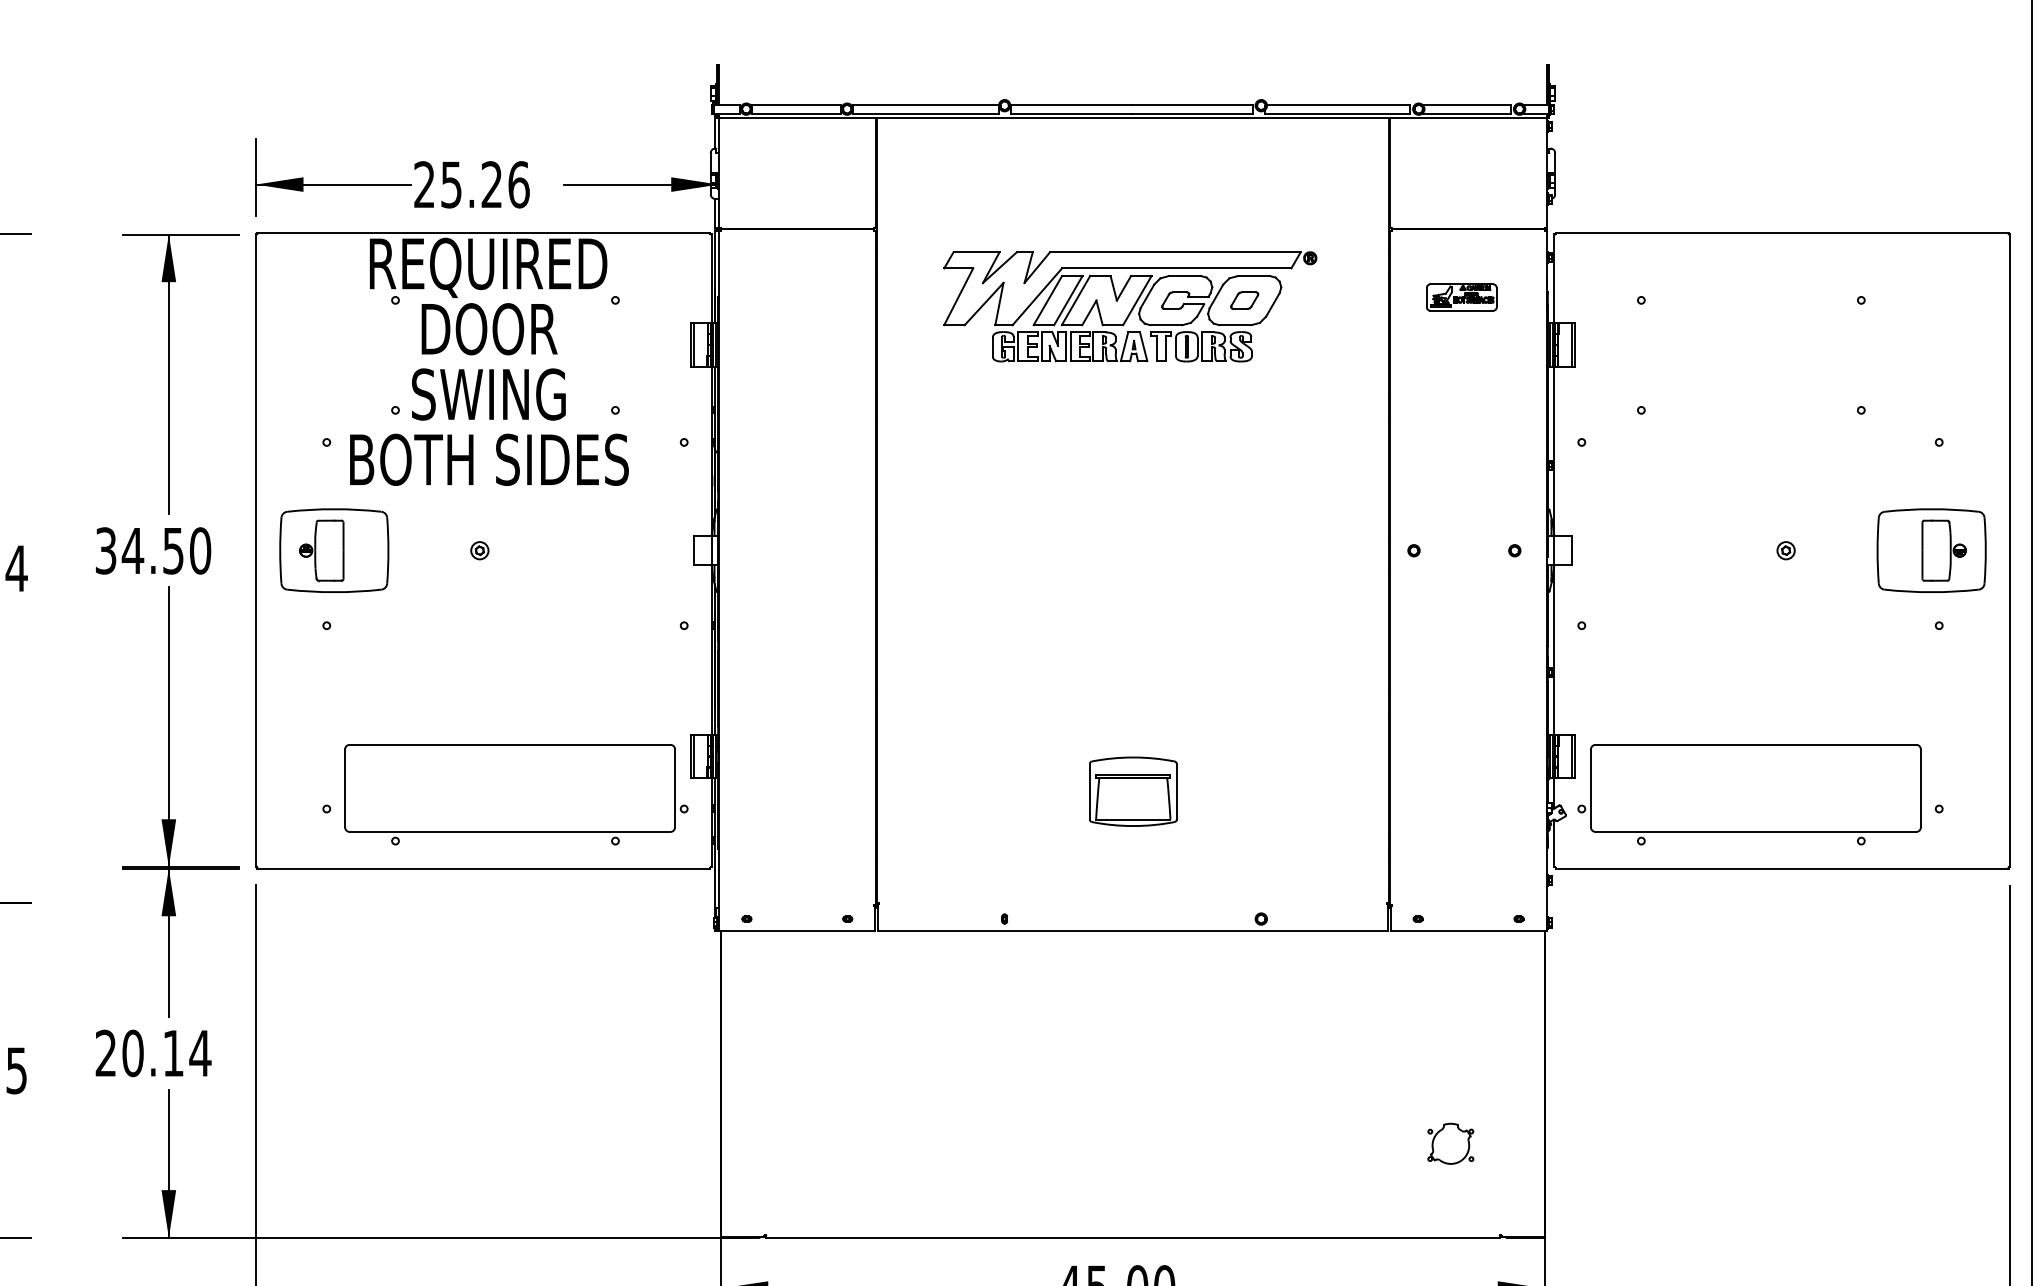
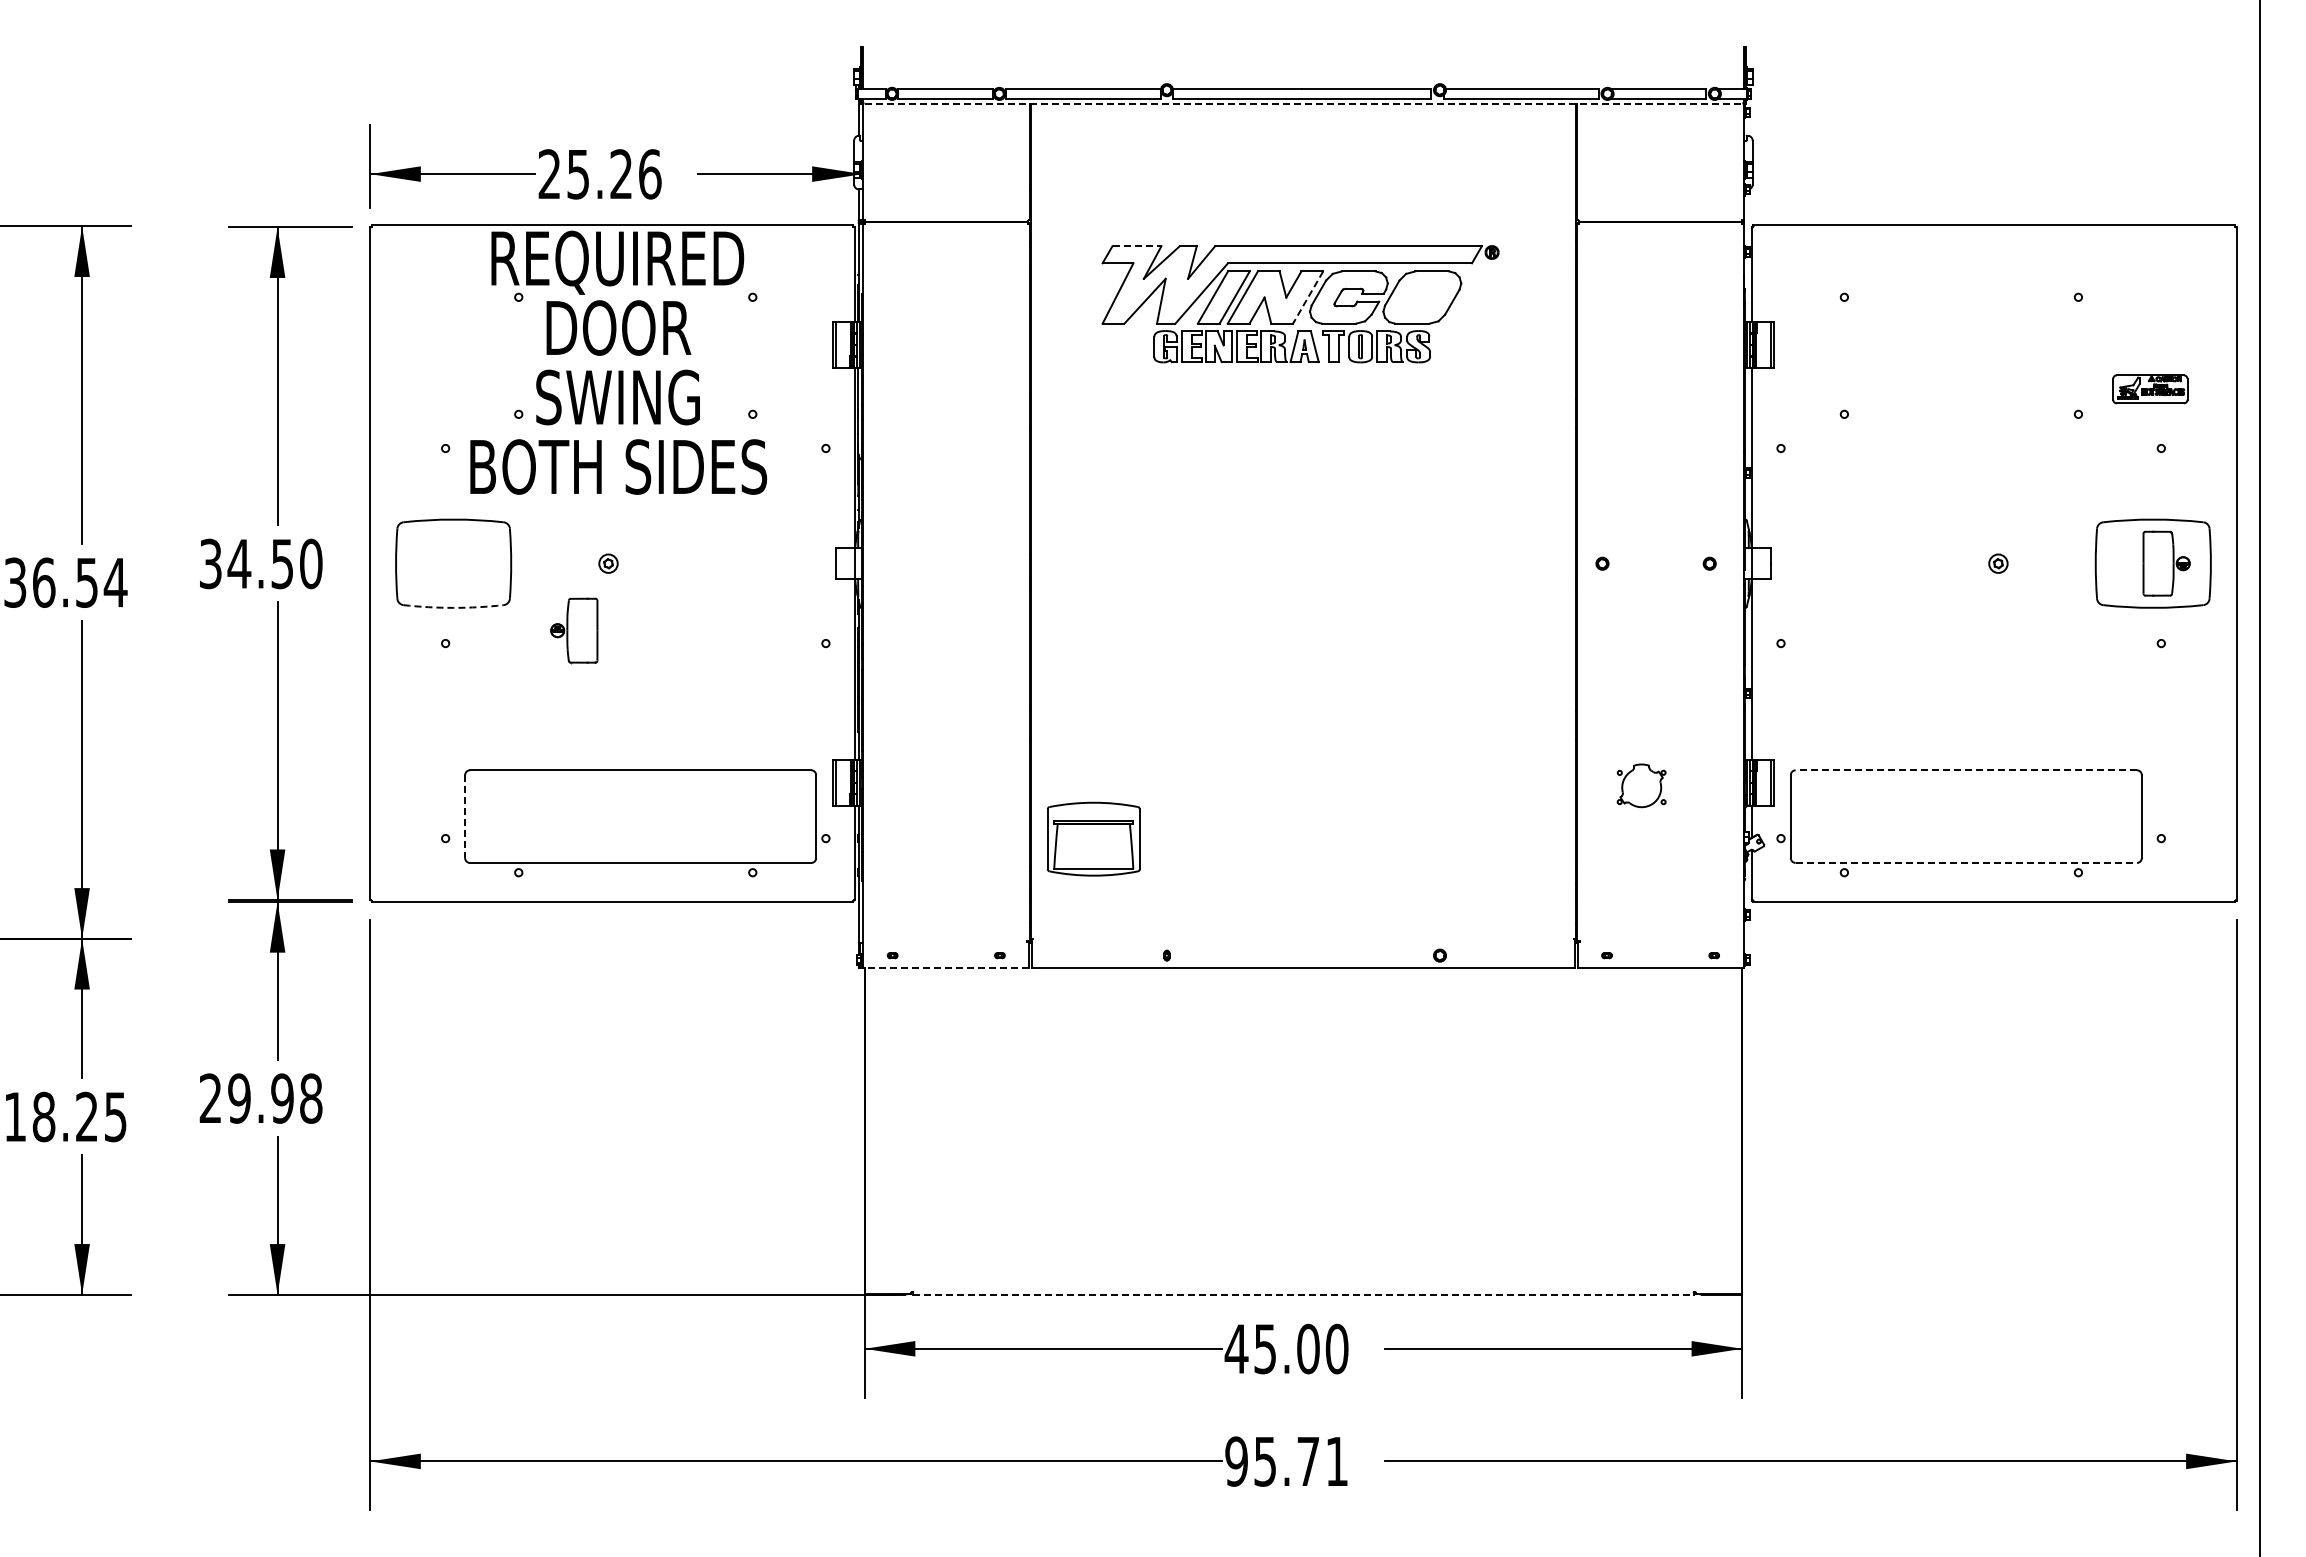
line: (1133, 118) -> (1303, 103), solid -> dashed
line: (977, 252) -> (1137, 246), solid -> dashed
part: (1461, 297) -> (2150, 389), moved
part: (1244, 300) -> (1422, 297), removed
line: (1136, 301) -> (1307, 298), solid -> dashed
part: (321, 550) -> (574, 630), moved
arc: (334, 591) -> (453, 607), solid -> dashed
line: (1756, 745) -> (1966, 770), solid -> dashed
line: (345, 789) -> (465, 817), solid -> dashed
part: (1133, 791) -> (1093, 838), moved
line: (1756, 831) -> (1966, 862), solid -> dashed
line: (797, 930) -> (946, 967), solid -> dashed
text: (166, 1053) -> (275, 1098), 20.14 -> 29.98
part: (1450, 1143) -> (1641, 785), moved
line: (1133, 1237) -> (1303, 1294), solid -> dashed

